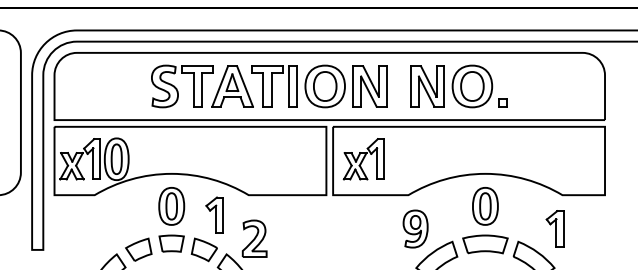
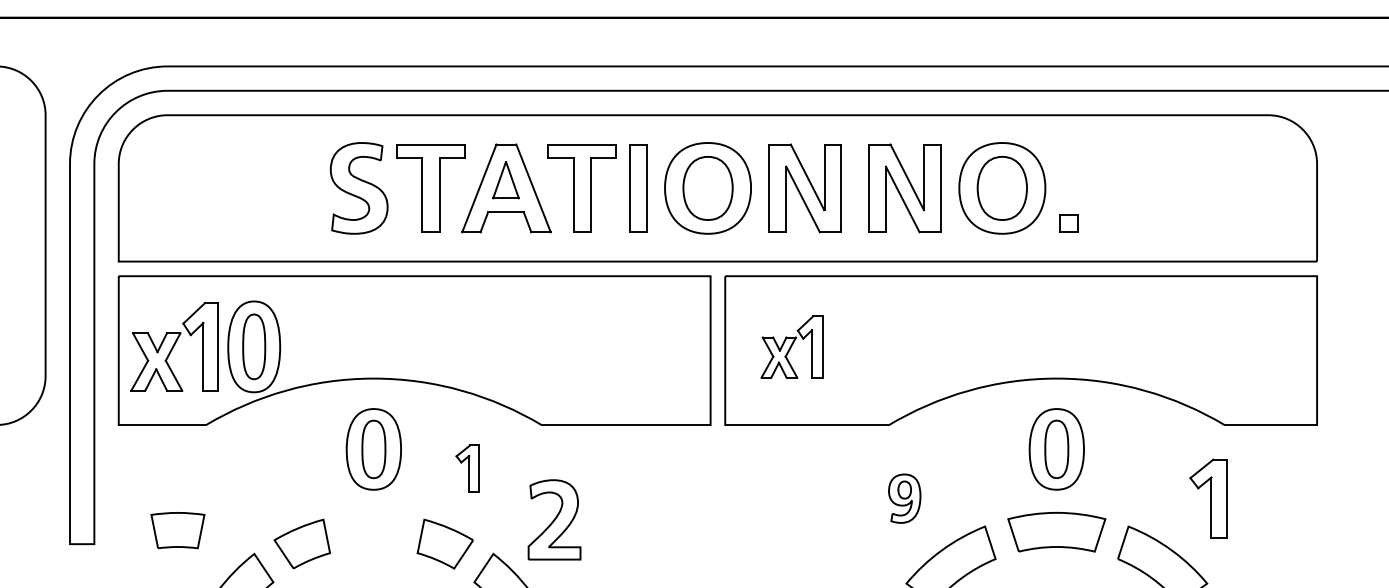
part: (458, 86) -> (972, 188), moved
part: (363, 159) -> (791, 347), size x0.7
part: (214, 214) -> (467, 467), size x0.6
part: (415, 228) -> (904, 497), size x0.6
part: (171, 243) -> (177, 530), moved

